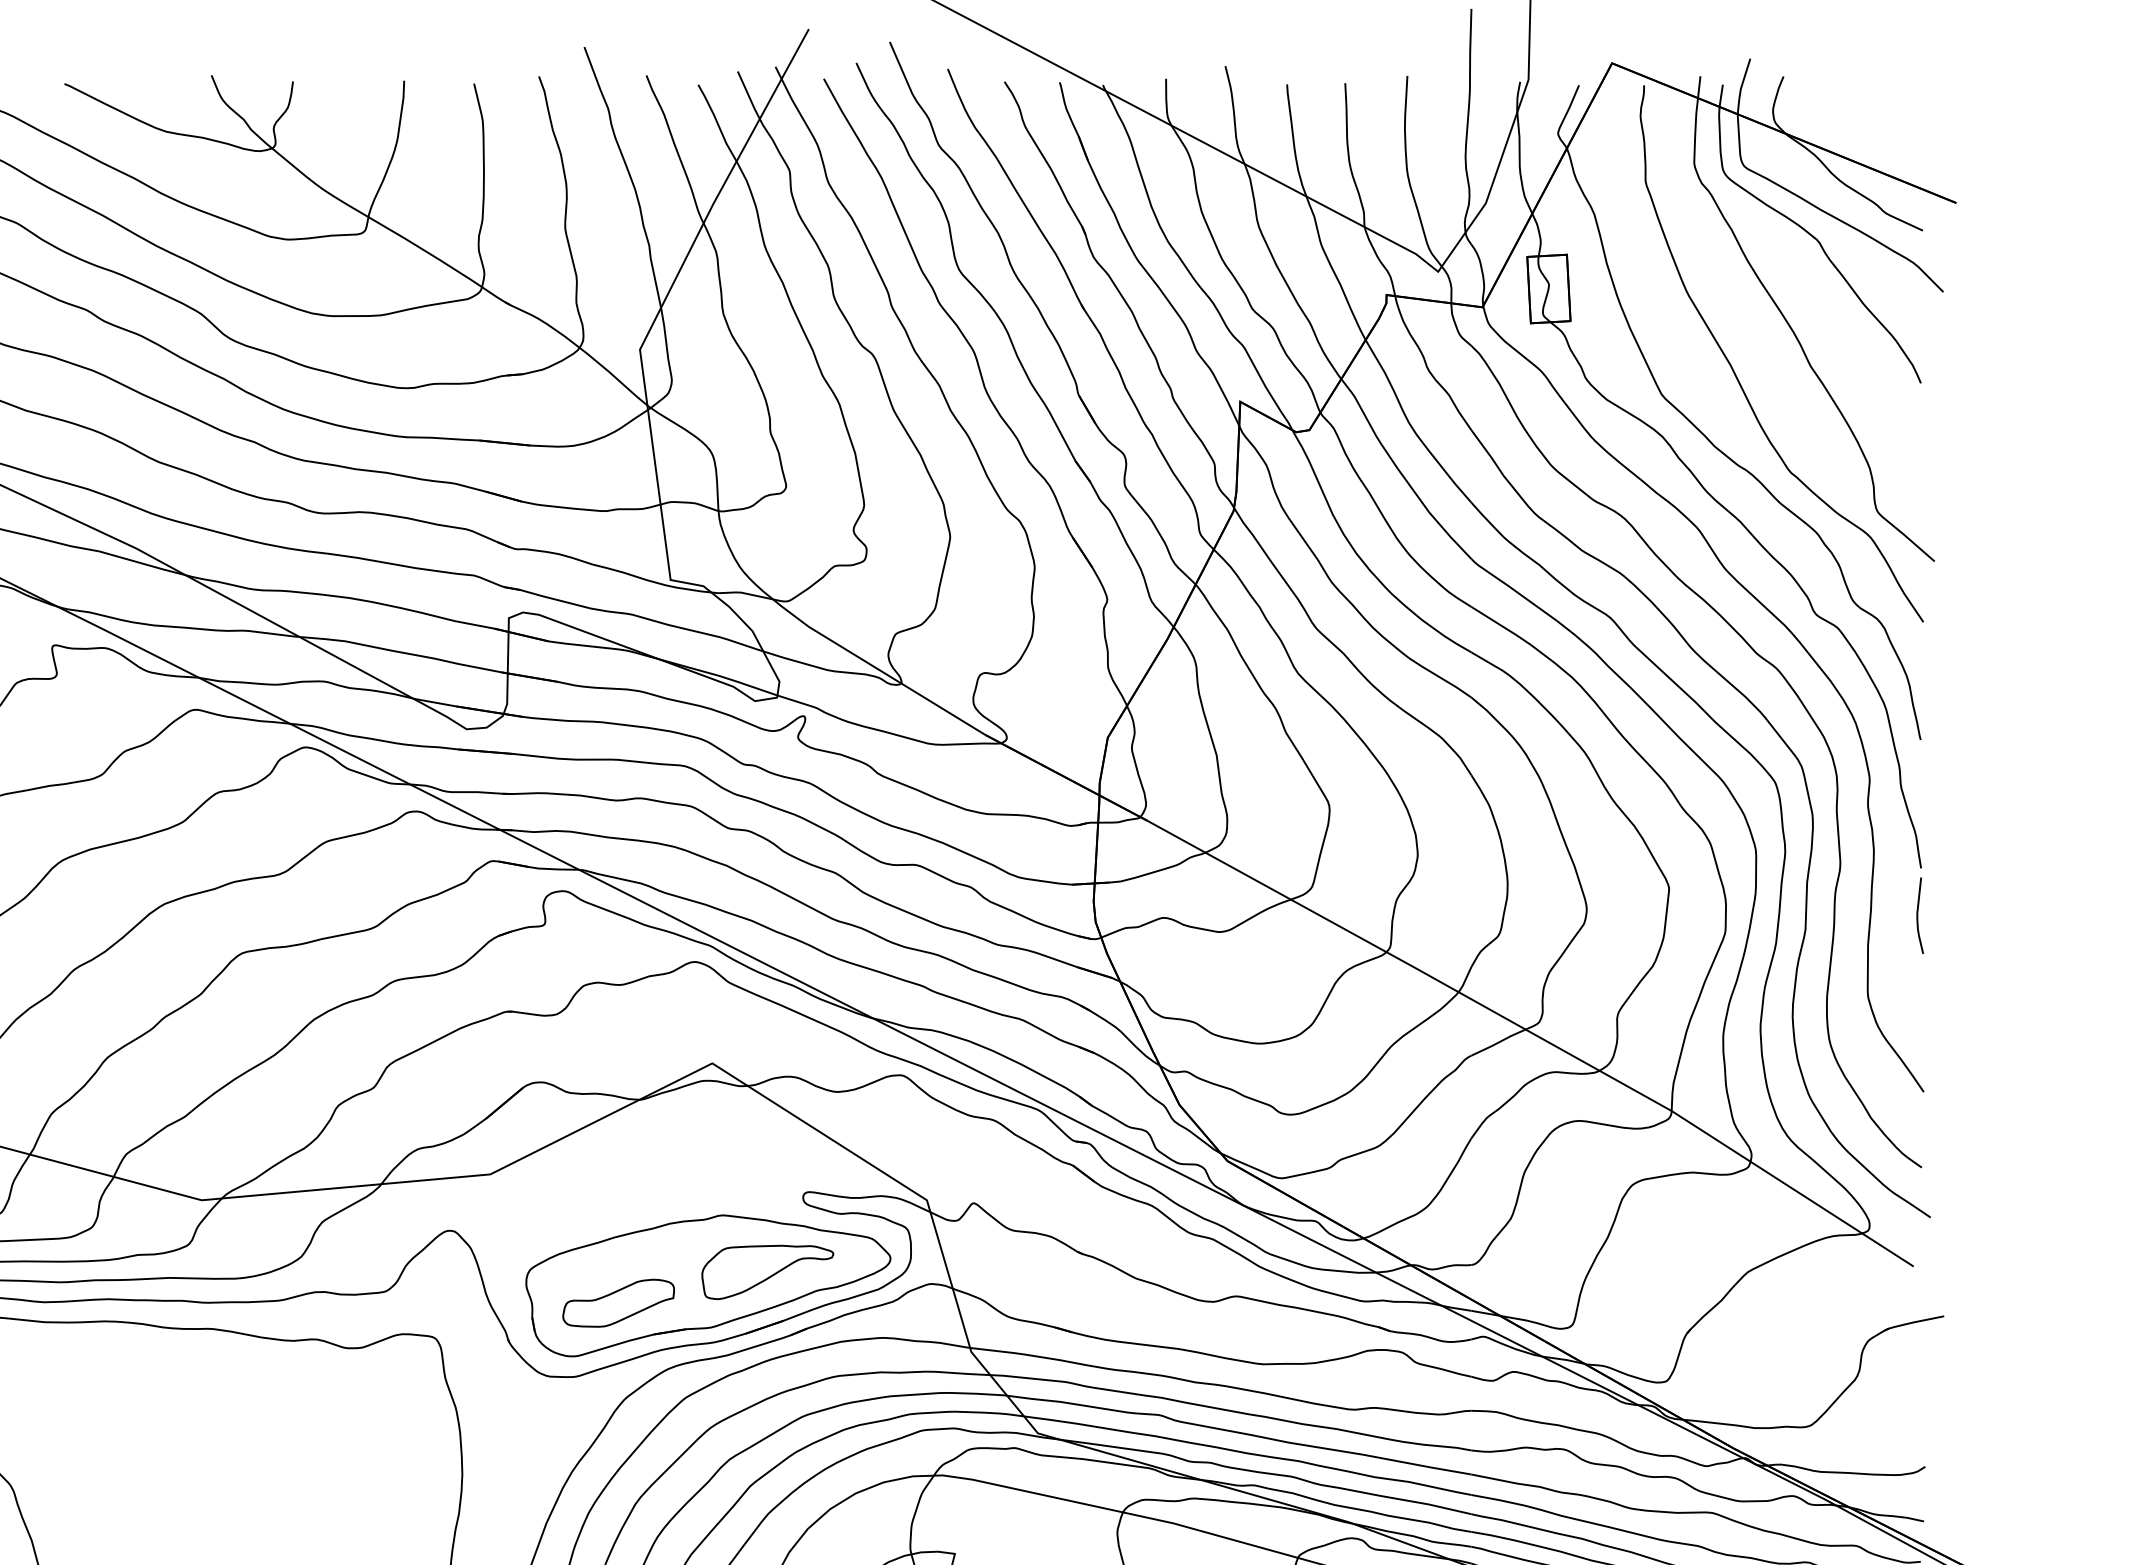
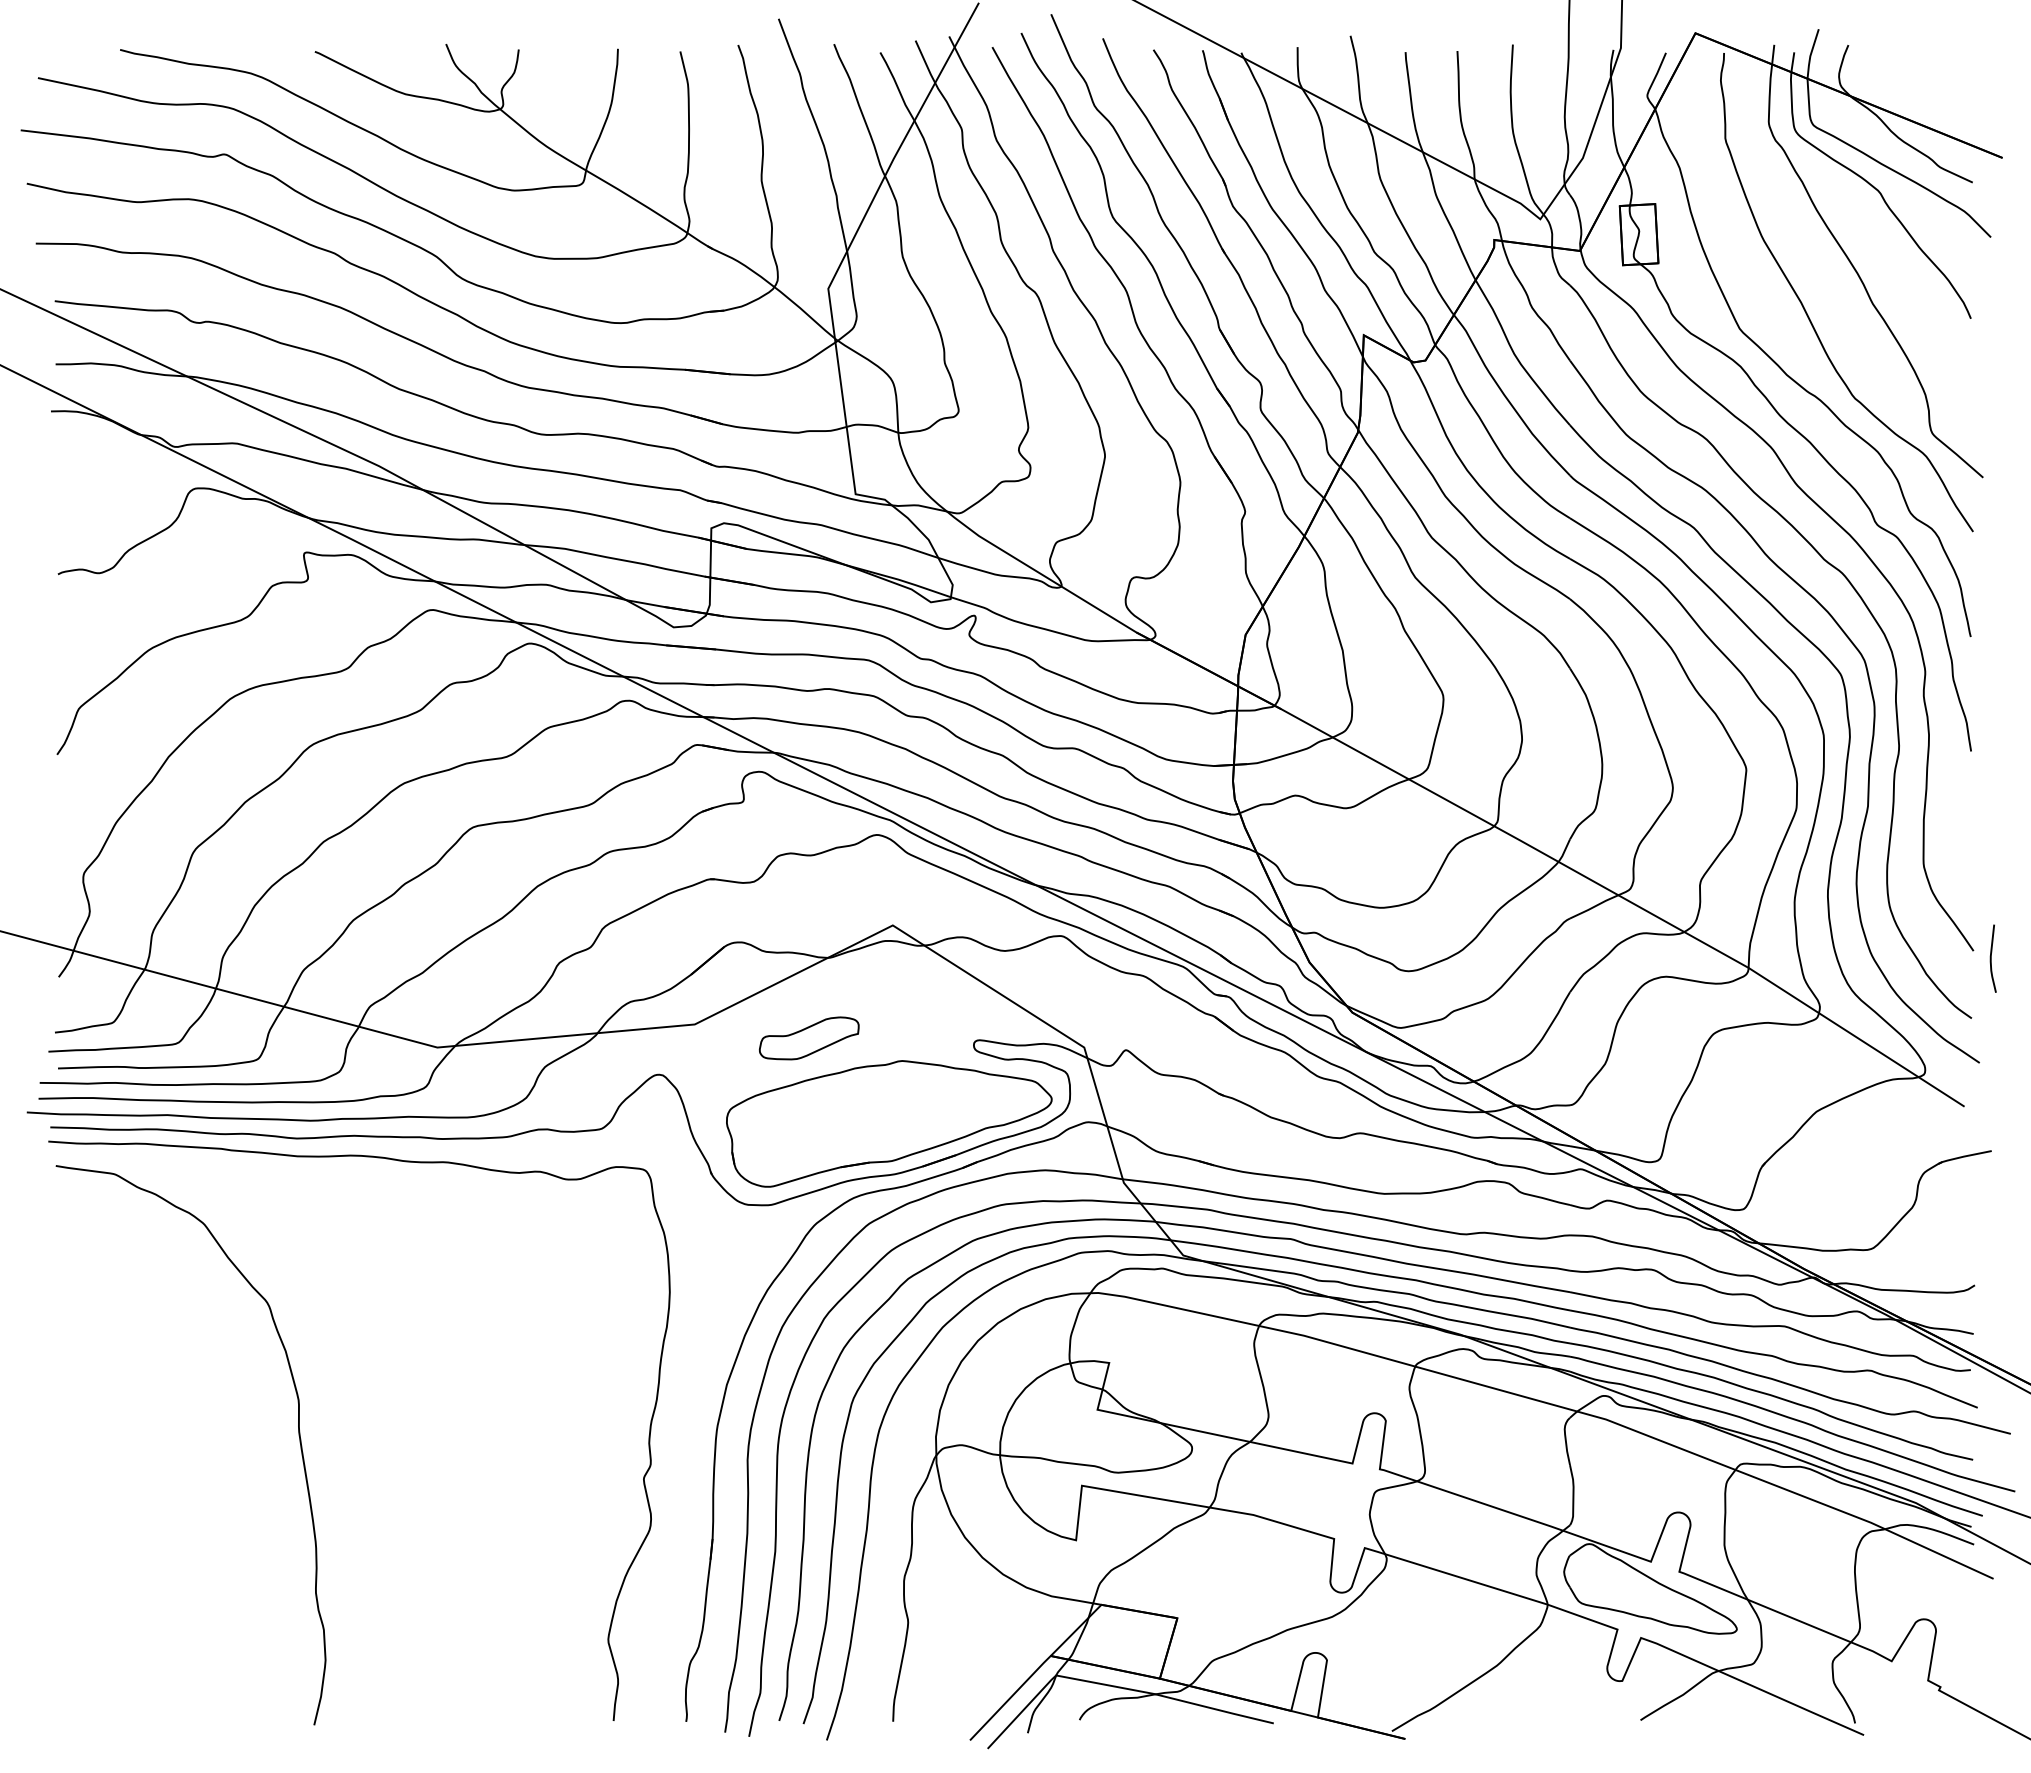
curve: (1918, 915) -> (1991, 958), moved
part: (768, 1271) -> (942, 1111), removed
part: (617, 1303) -> (808, 1038), moved

